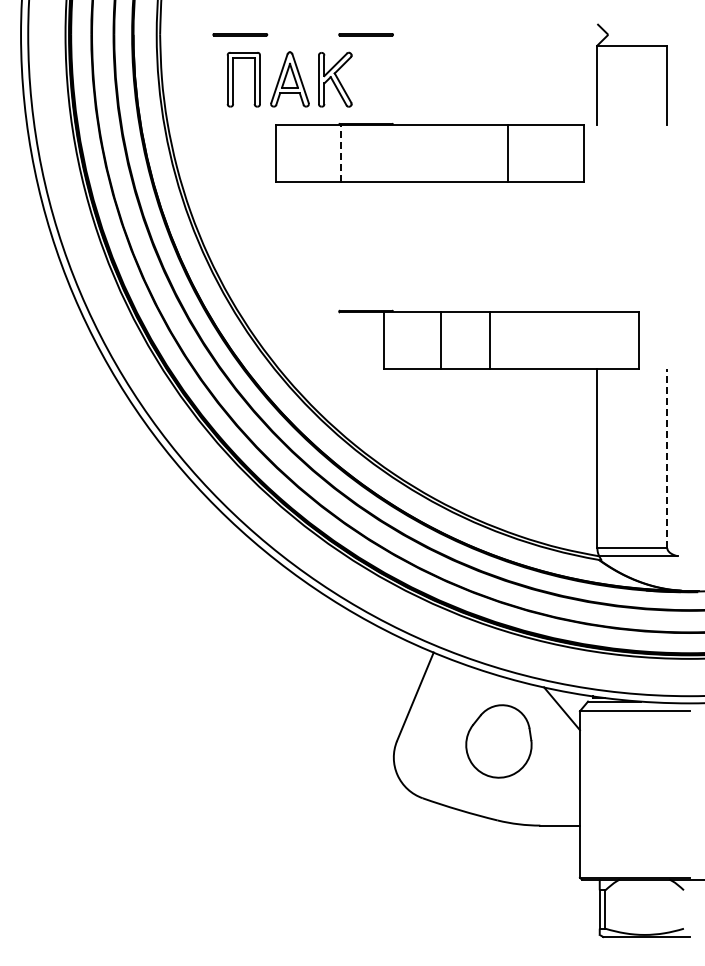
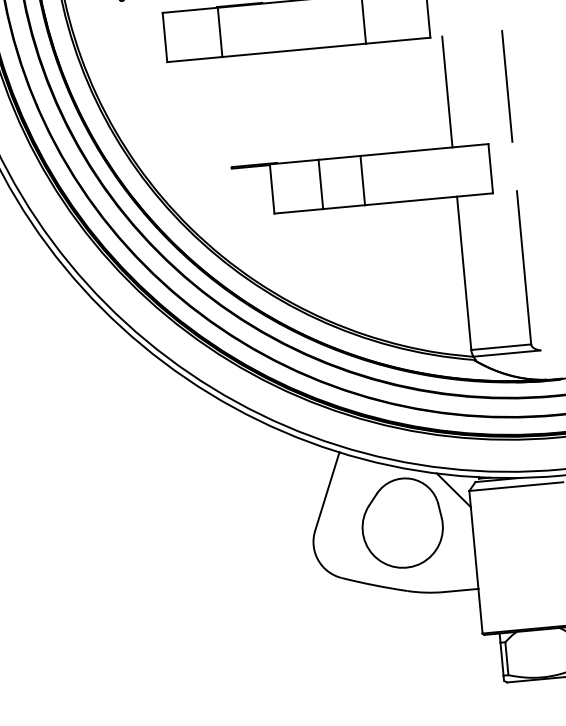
line: (340, 153) -> (220, 32), dashed -> solid
line: (597, 246) -> (447, 91), added
line: (667, 246) -> (507, 86), added
line: (667, 458) -> (524, 267), dashed -> solid
part: (498, 741) -> (402, 523), size x1.43

